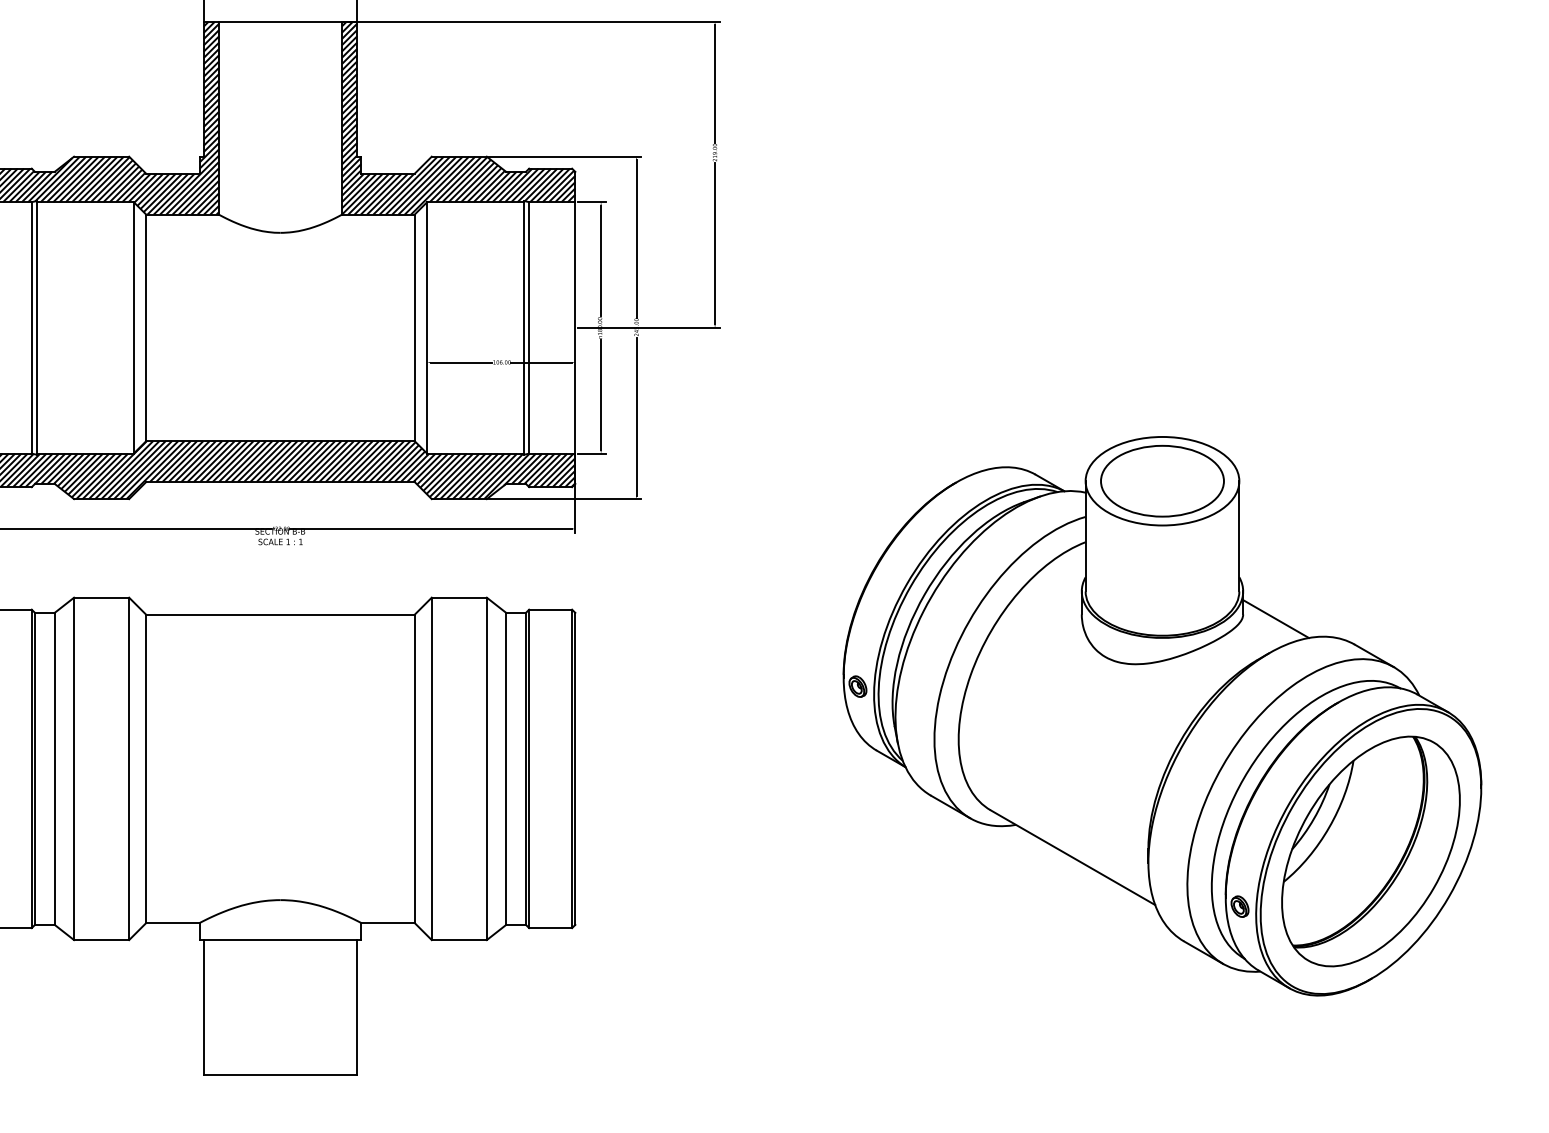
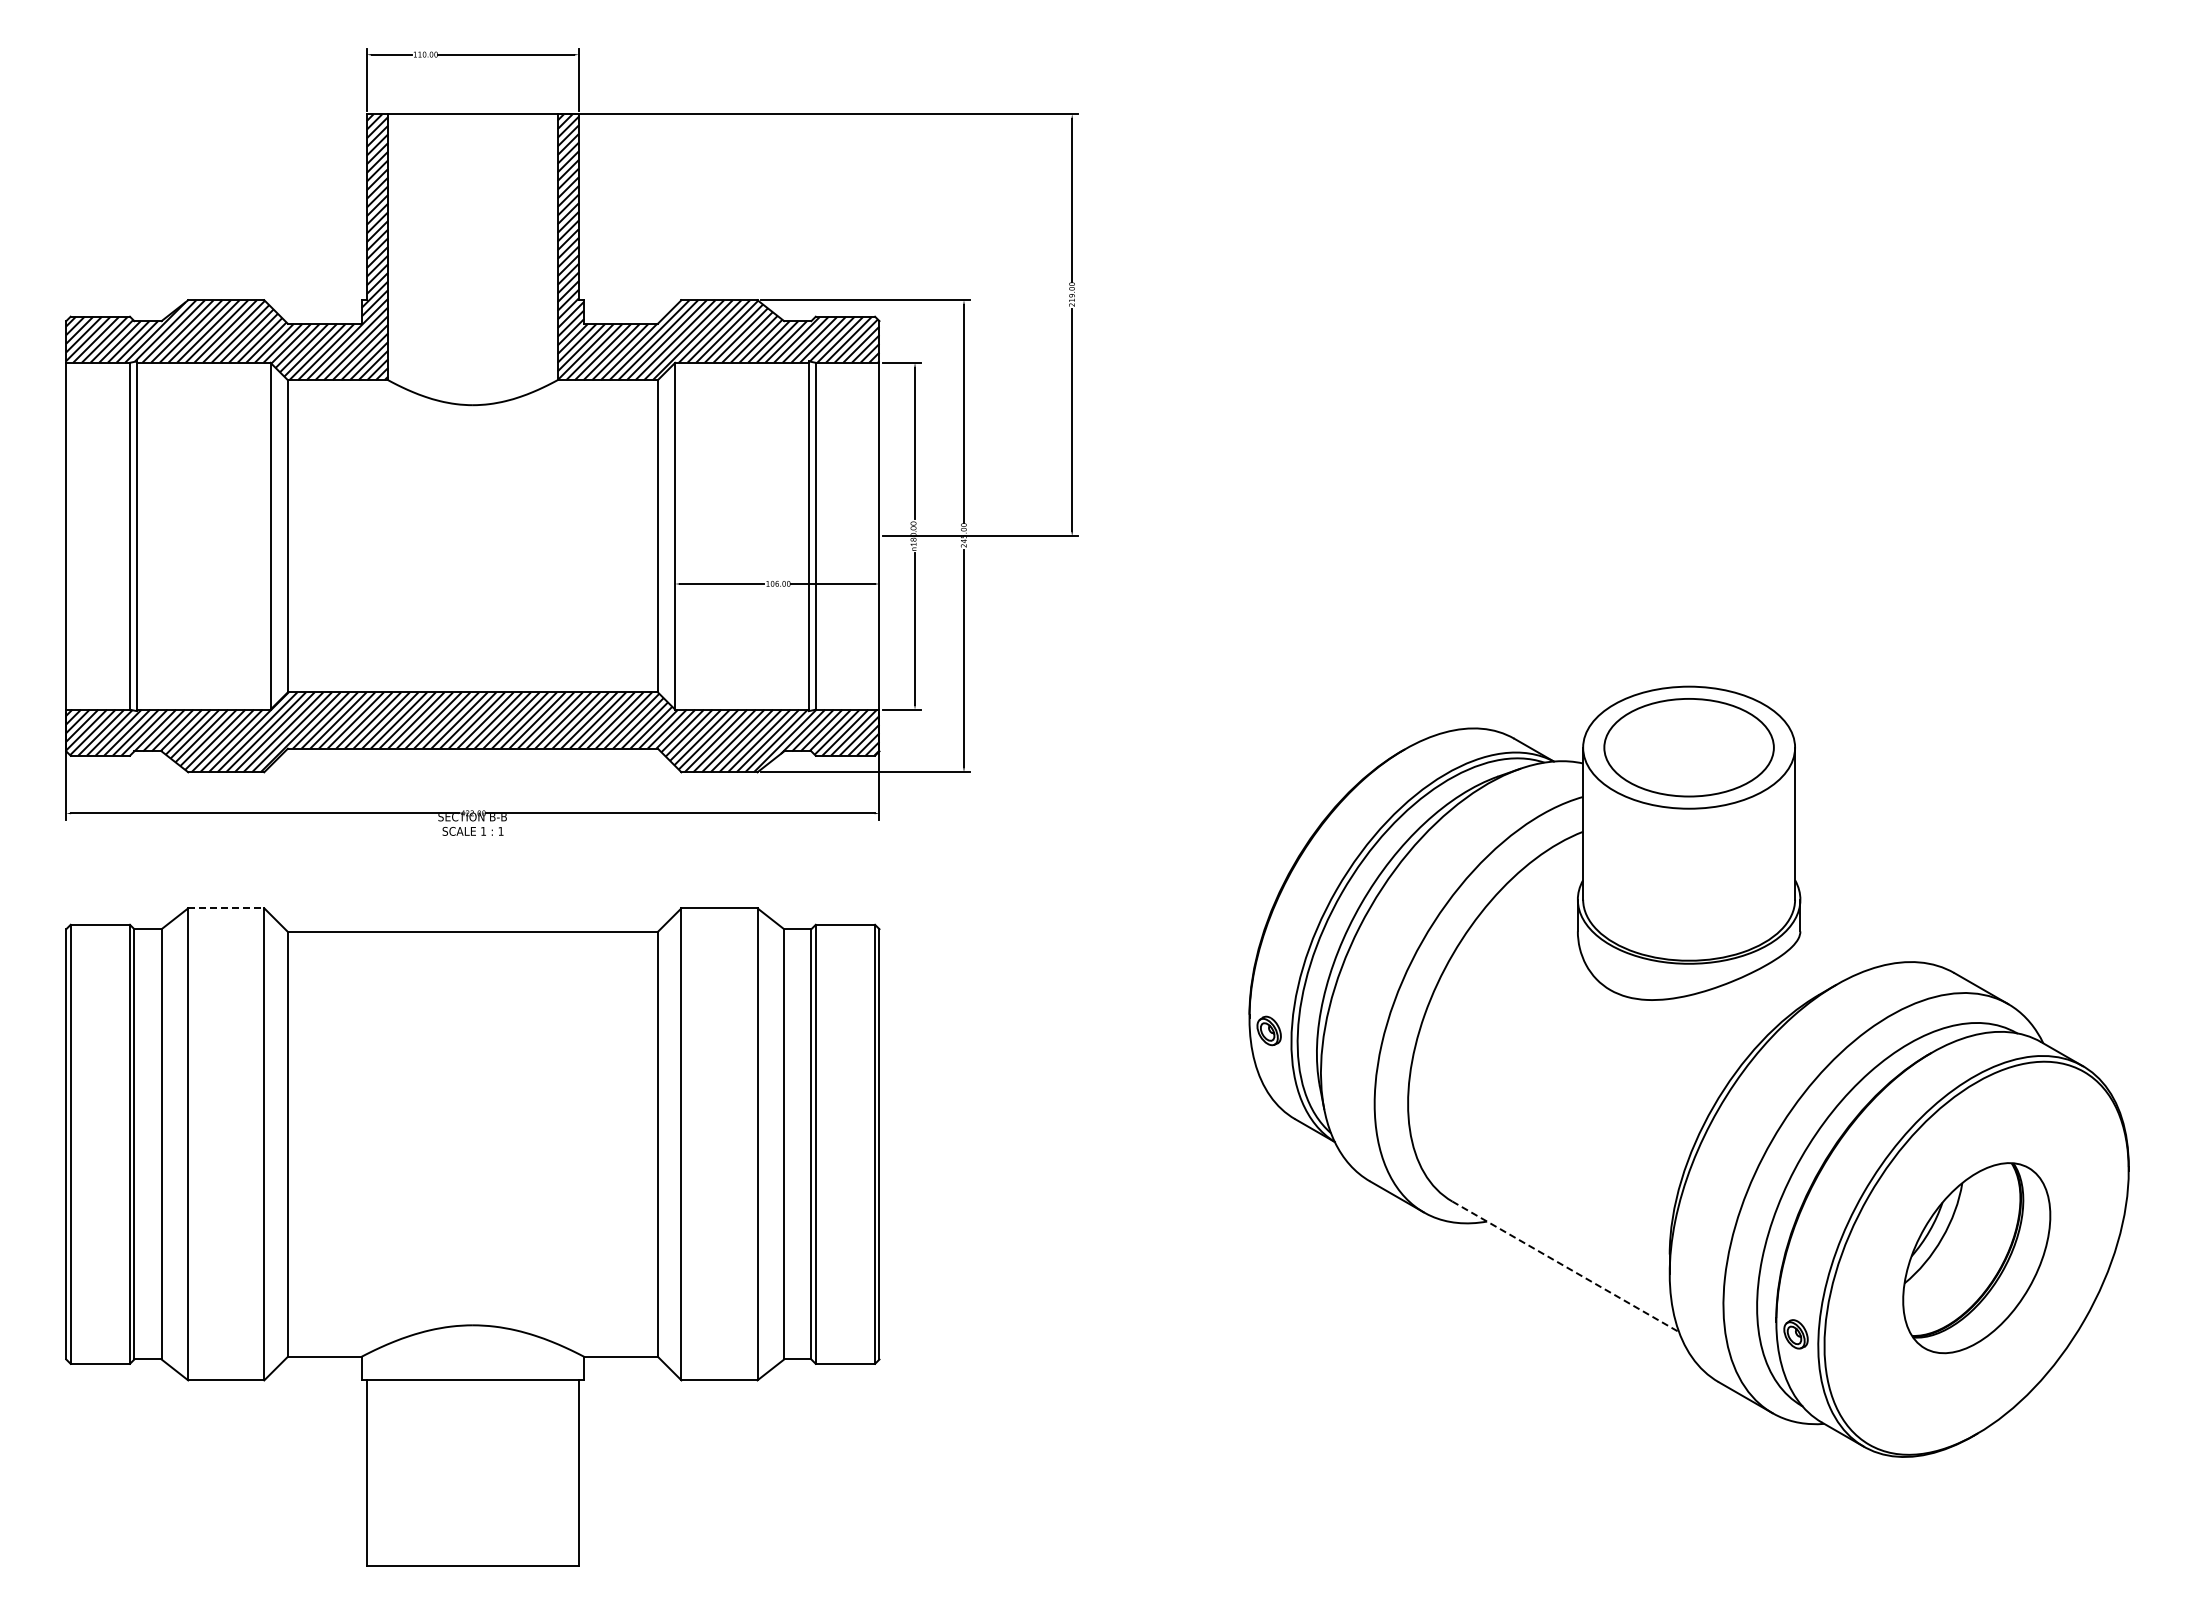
line: (101, 597) -> (226, 908), solid -> dashed
line: (1275, 618) -> (1845, 937), removed
part: (1370, 850) -> (1976, 1257), size x0.6
line: (1072, 857) -> (1565, 1266), solid -> dashed

